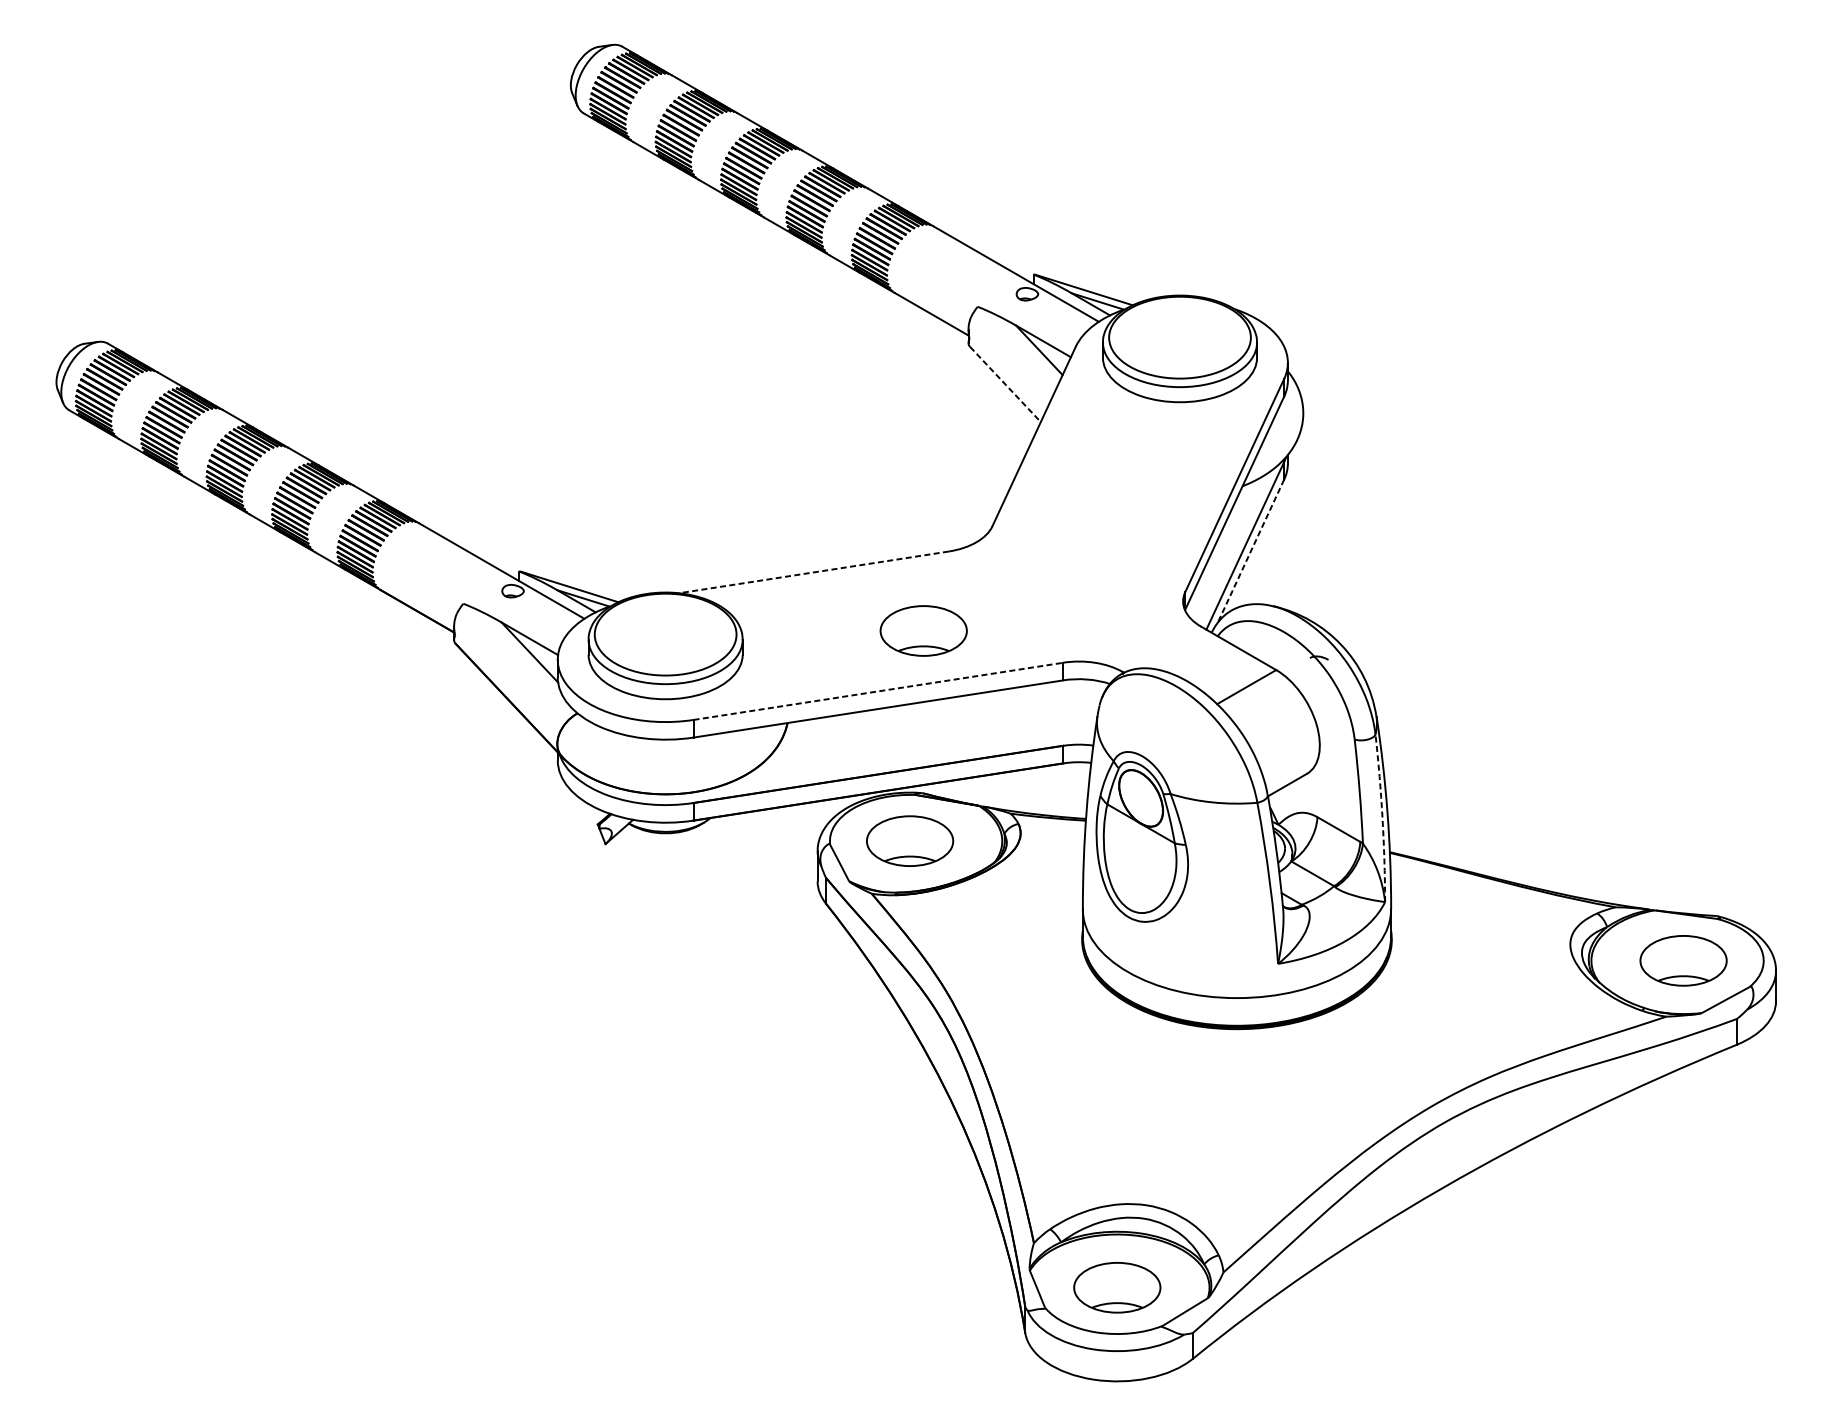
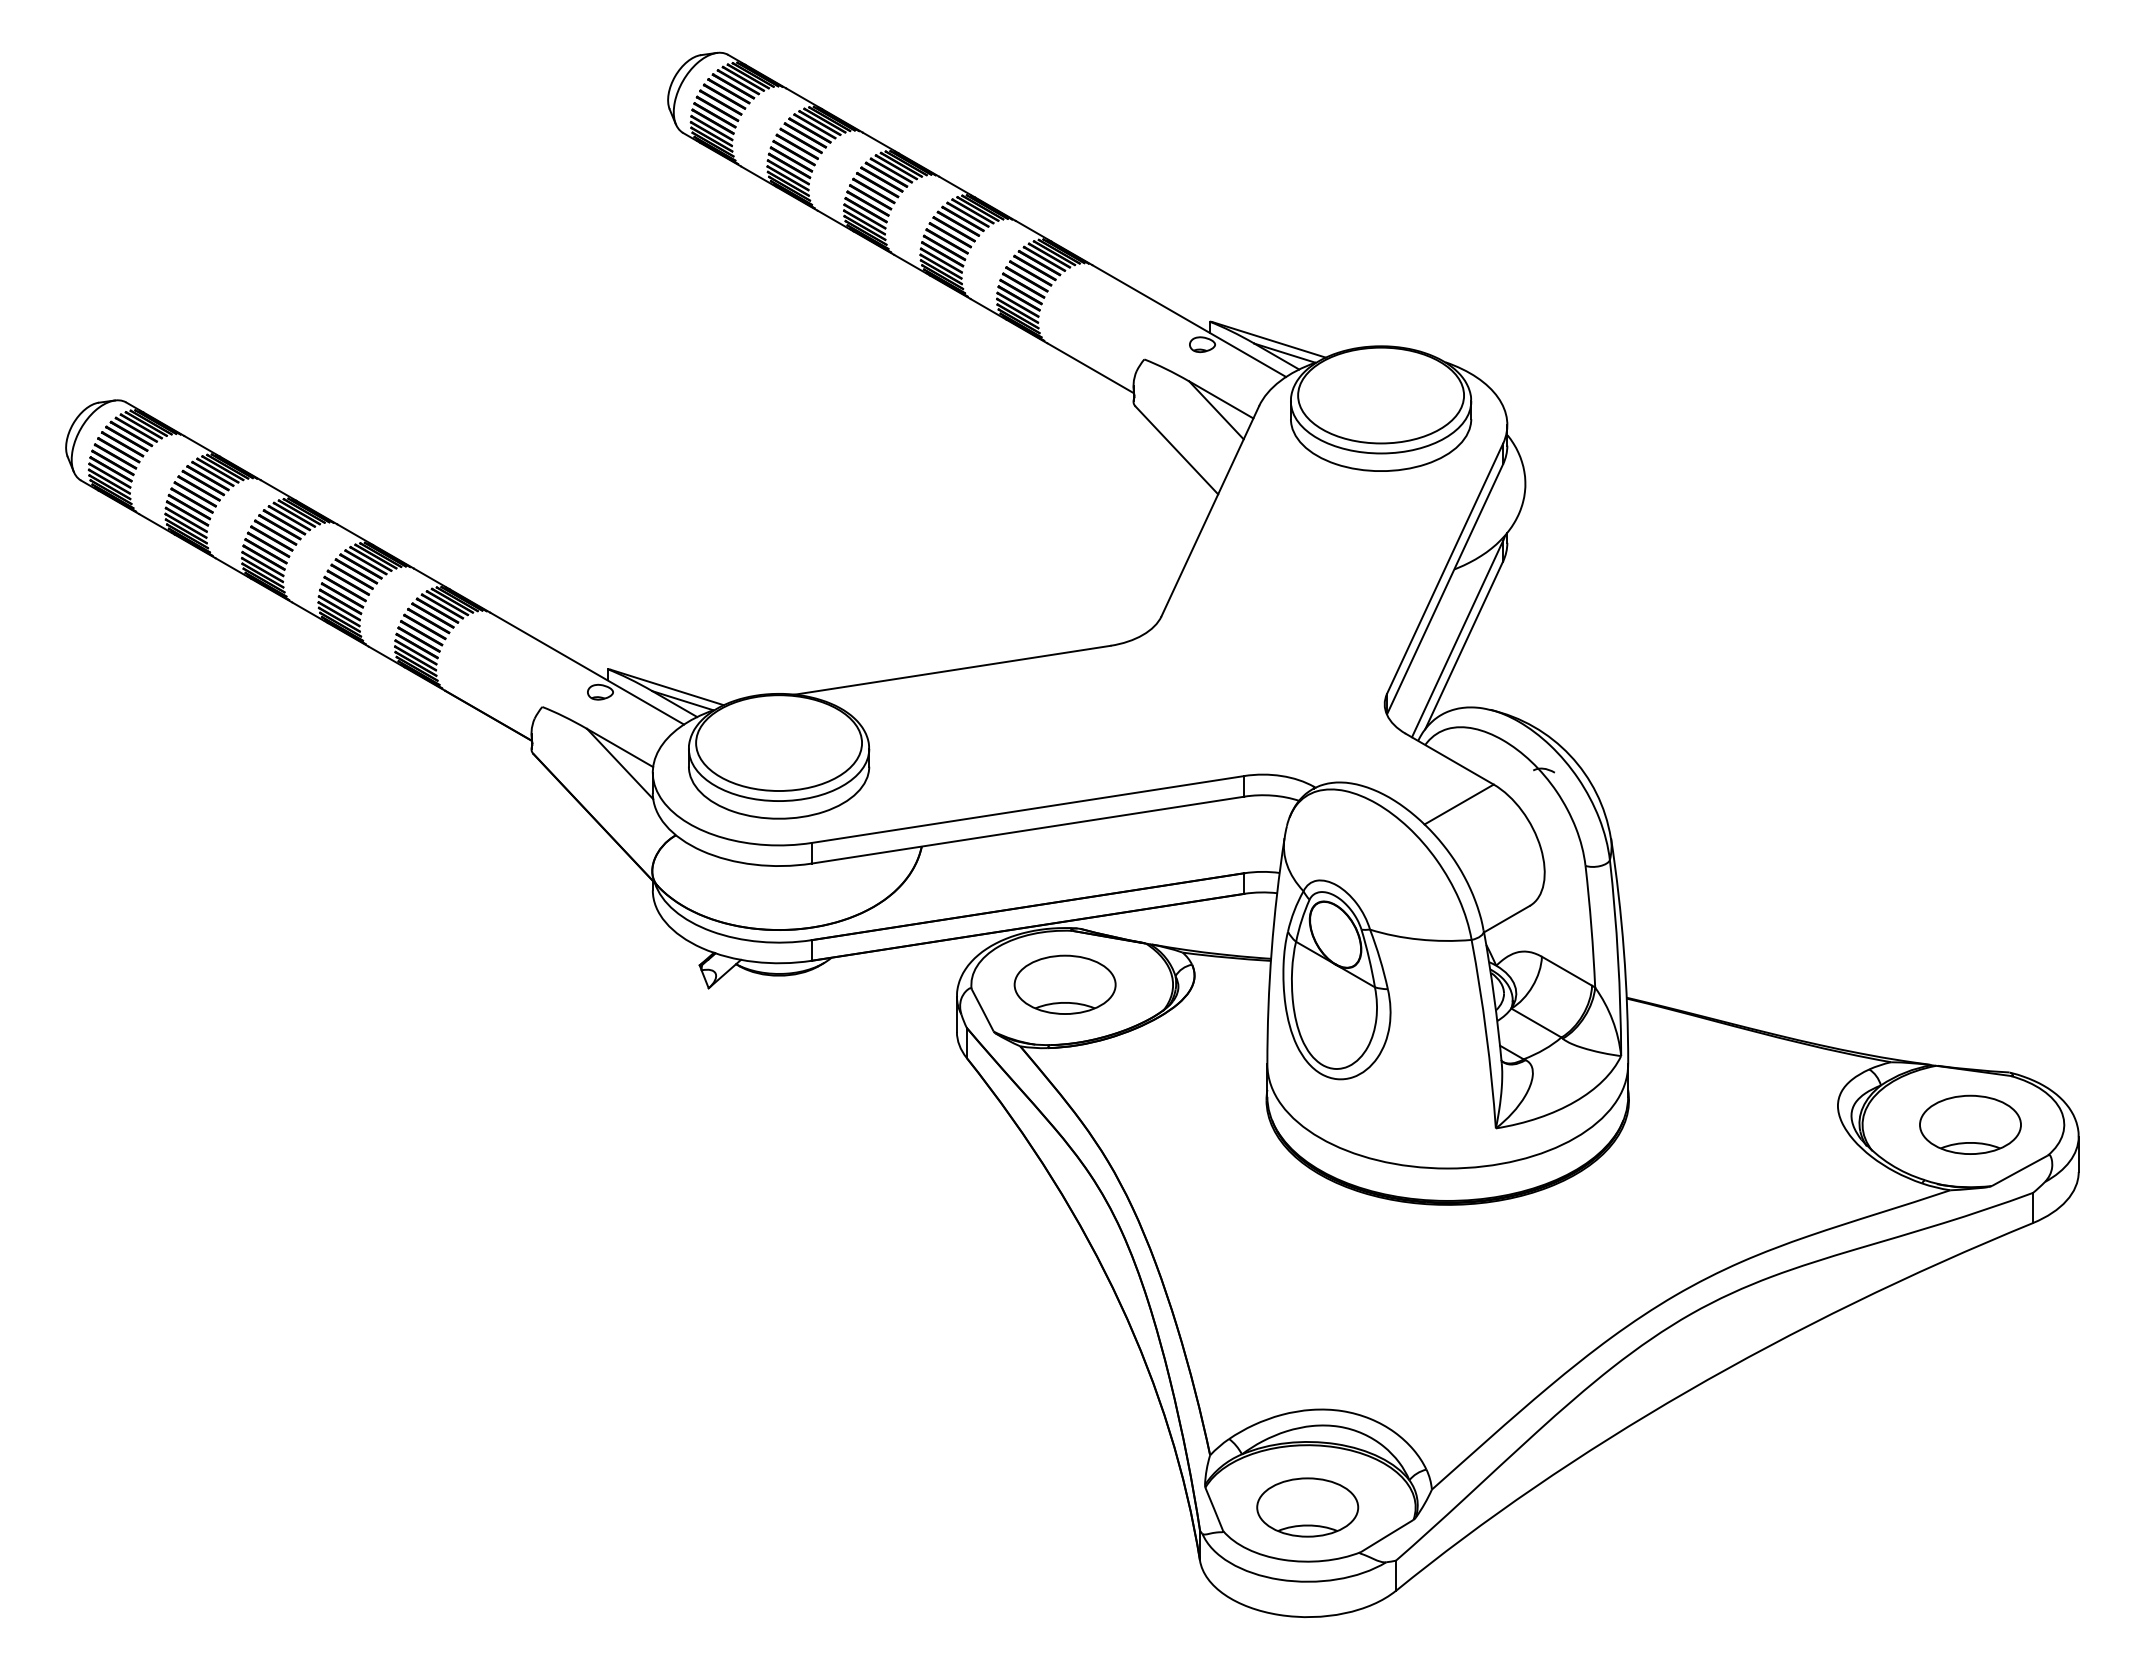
line: (1006, 384) -> (1177, 450), dashed -> solid
line: (1250, 551) -> (1463, 645), dashed -> solid
line: (812, 572) -> (951, 670), dashed -> solid
part: (923, 630) -> (1080, 738), removed
line: (878, 691) -> (1028, 809), dashed -> solid
arc: (1382, 817) -> (1618, 957), dashed -> solid

